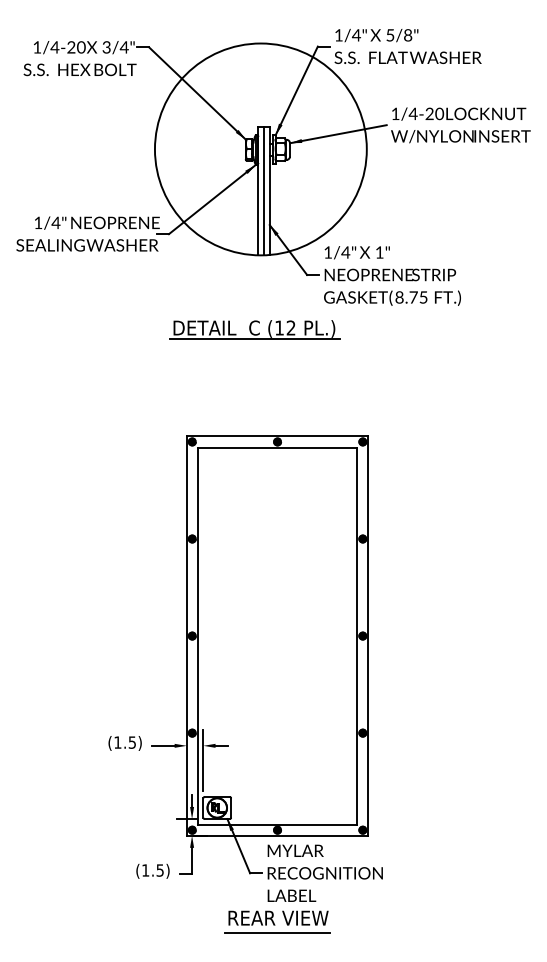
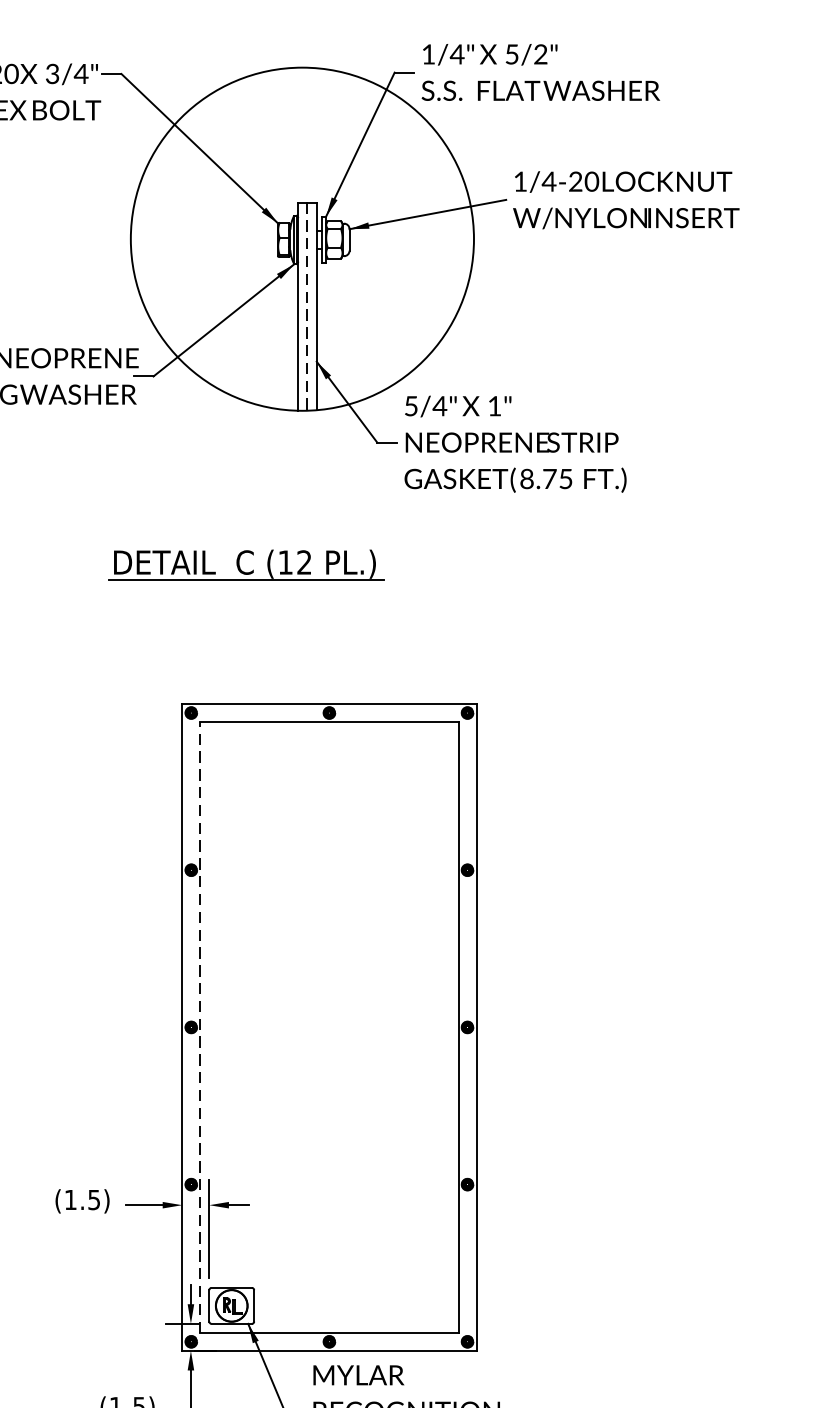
text: (408, 35) -> (541, 54), 5/8" -> 5/2"
line: (263, 191) -> (306, 307), solid -> dashed
text: (327, 252) -> (410, 406), 1/4" -> 5/4"
part: (254, 329) -> (245, 564), moved
line: (197, 636) -> (199, 1028), solid -> dashed

